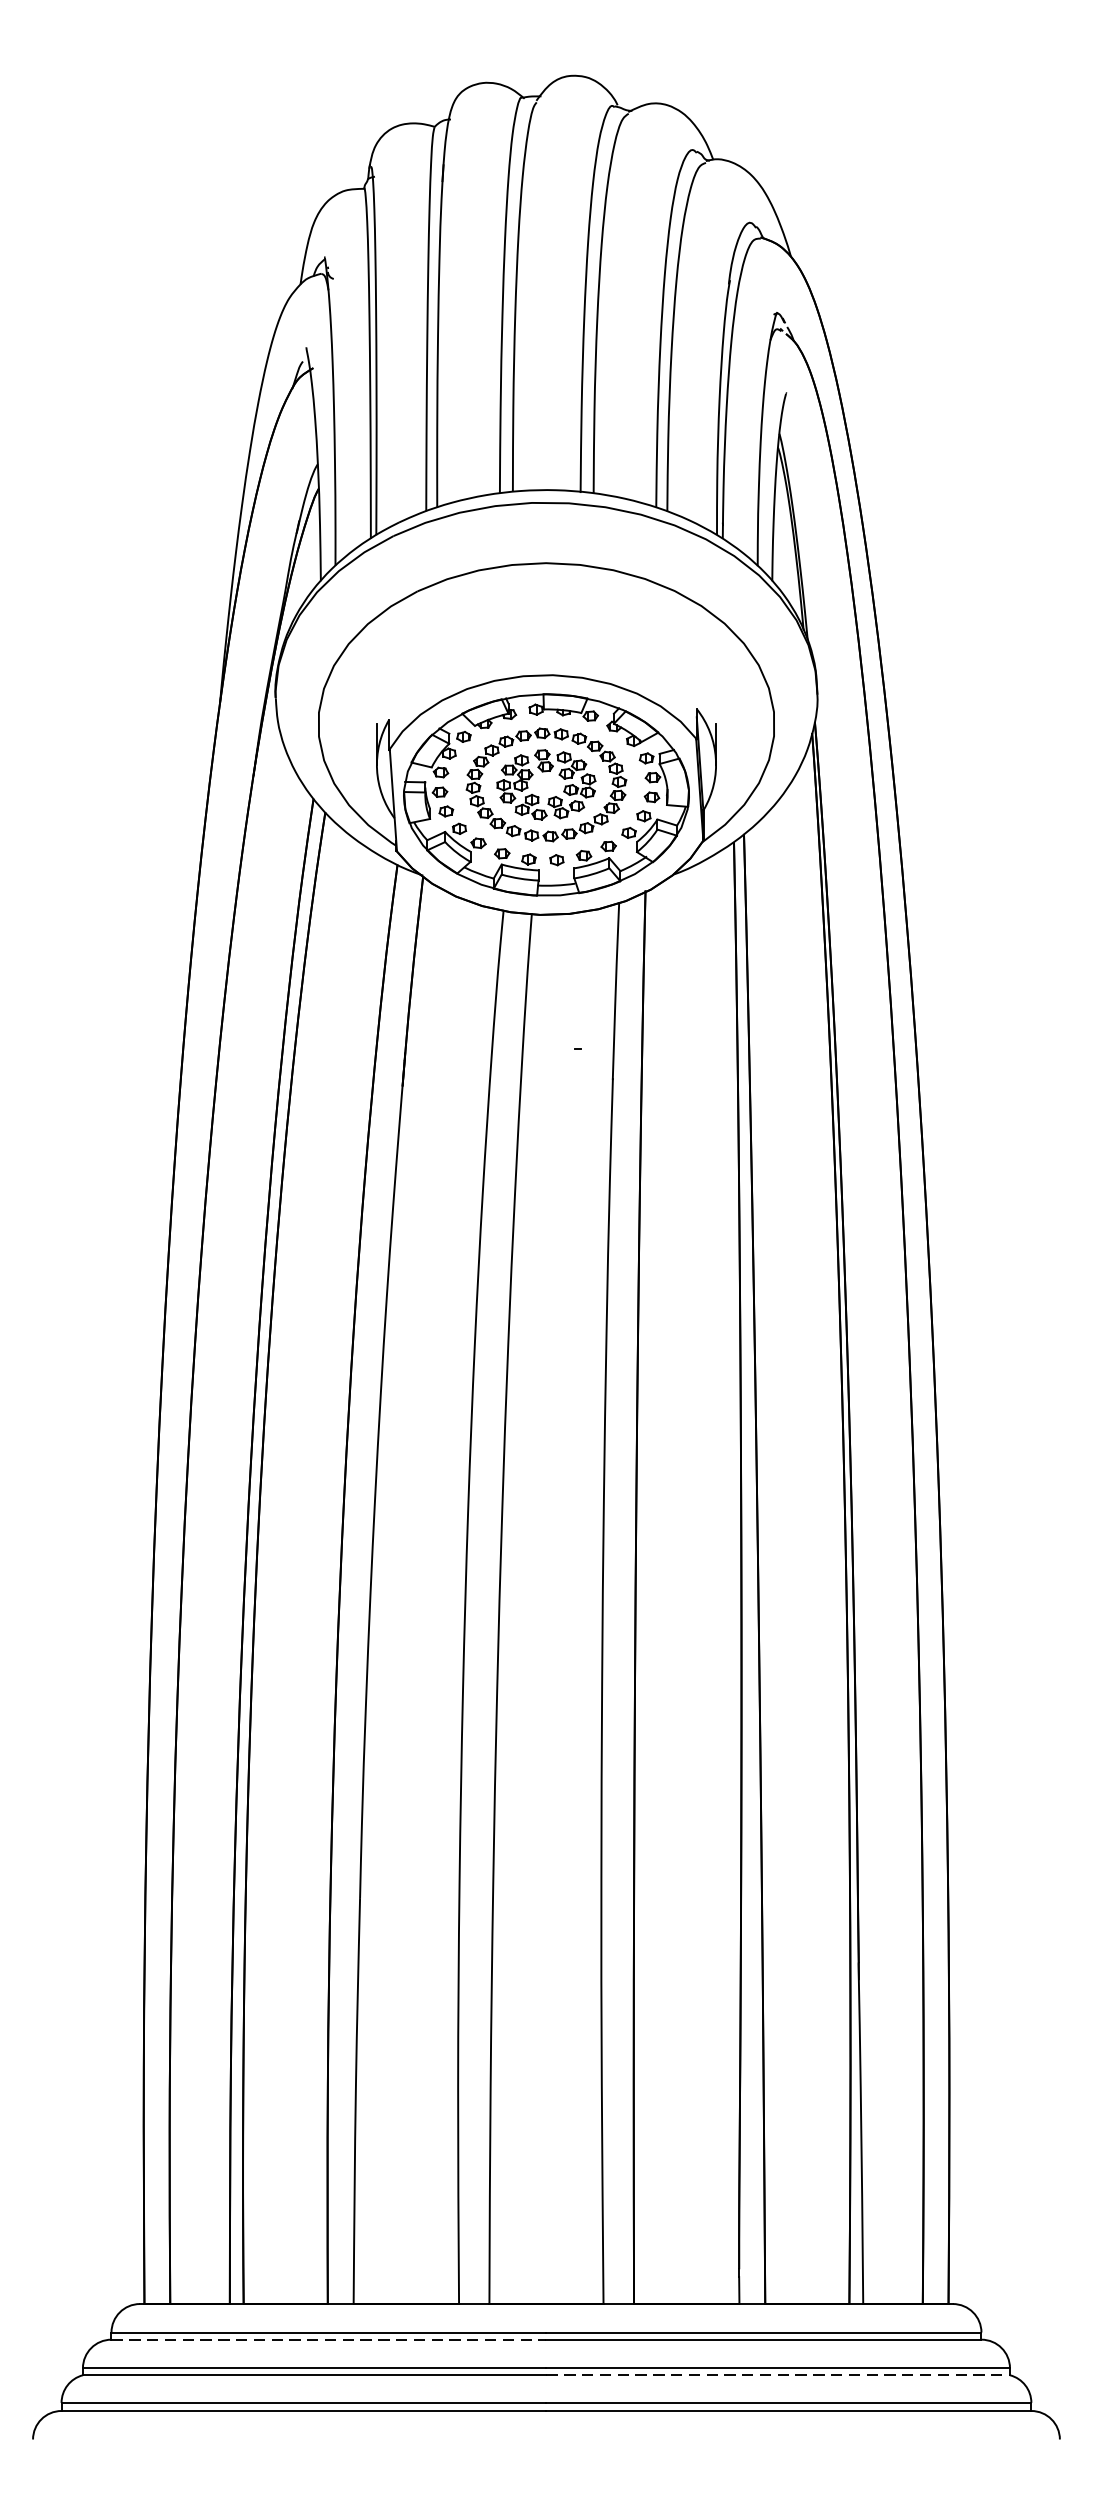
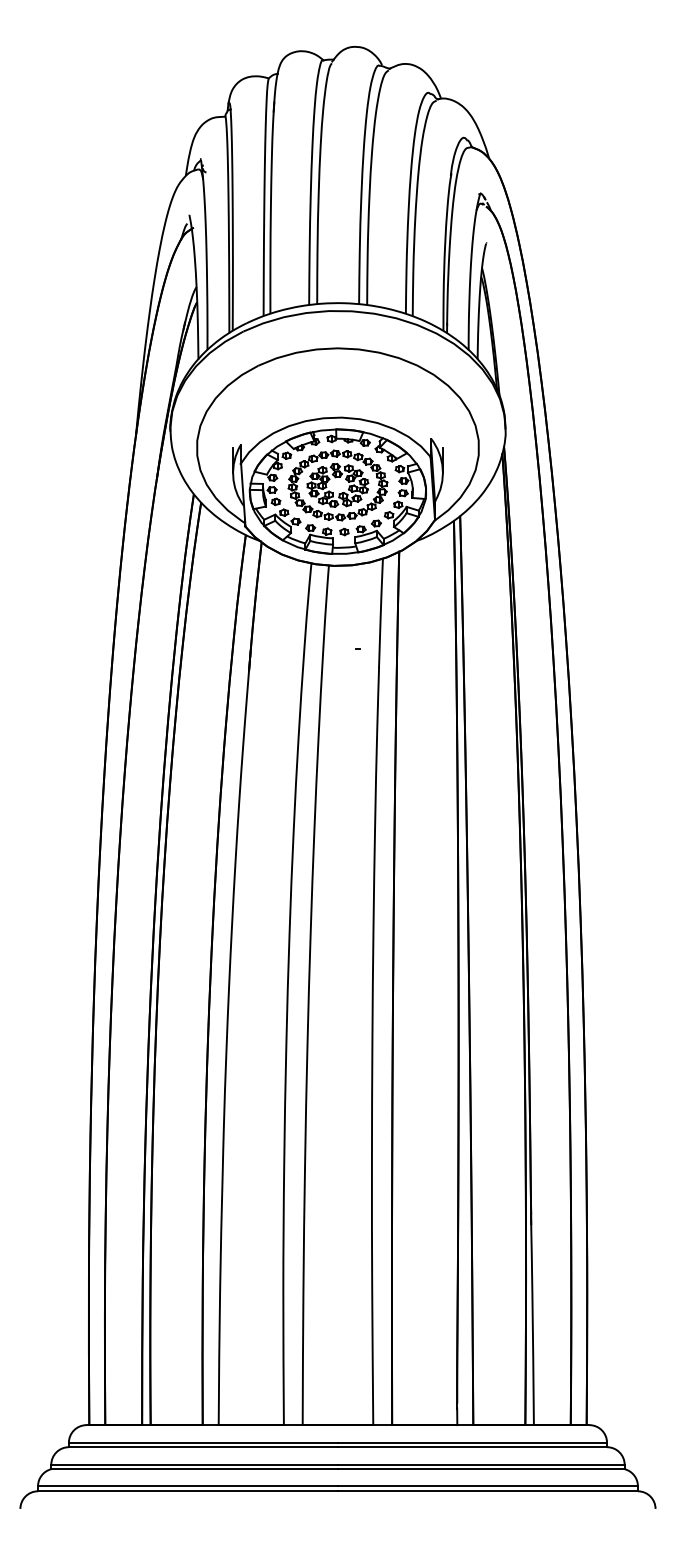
line: (329, 2340) -> (203, 1447), dashed -> solid
line: (778, 2375) -> (481, 1469), dashed -> solid

